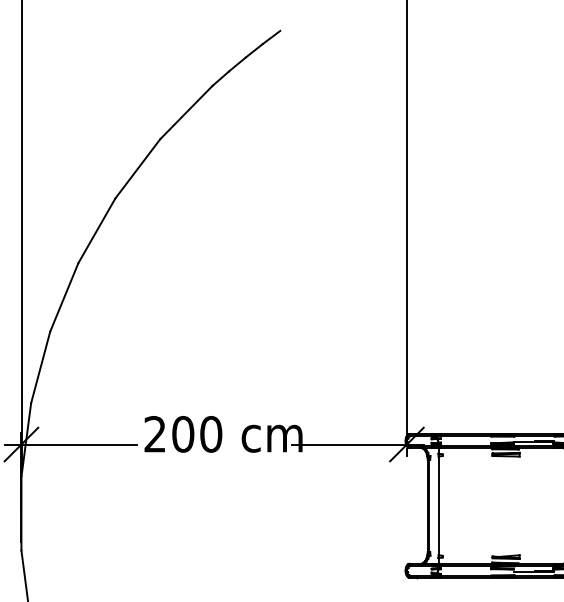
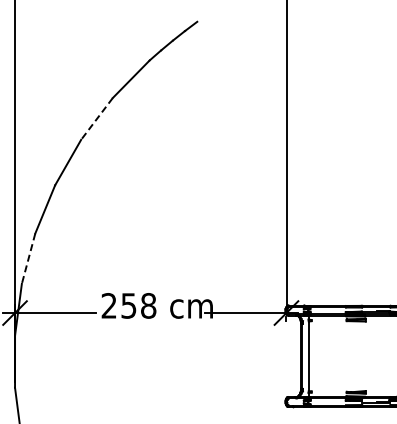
line: (137, 169) -> (96, 119), solid -> dashed
line: (40, 368) -> (28, 259), solid -> dashed
text: (196, 433) -> (138, 305), 200 -> 258

